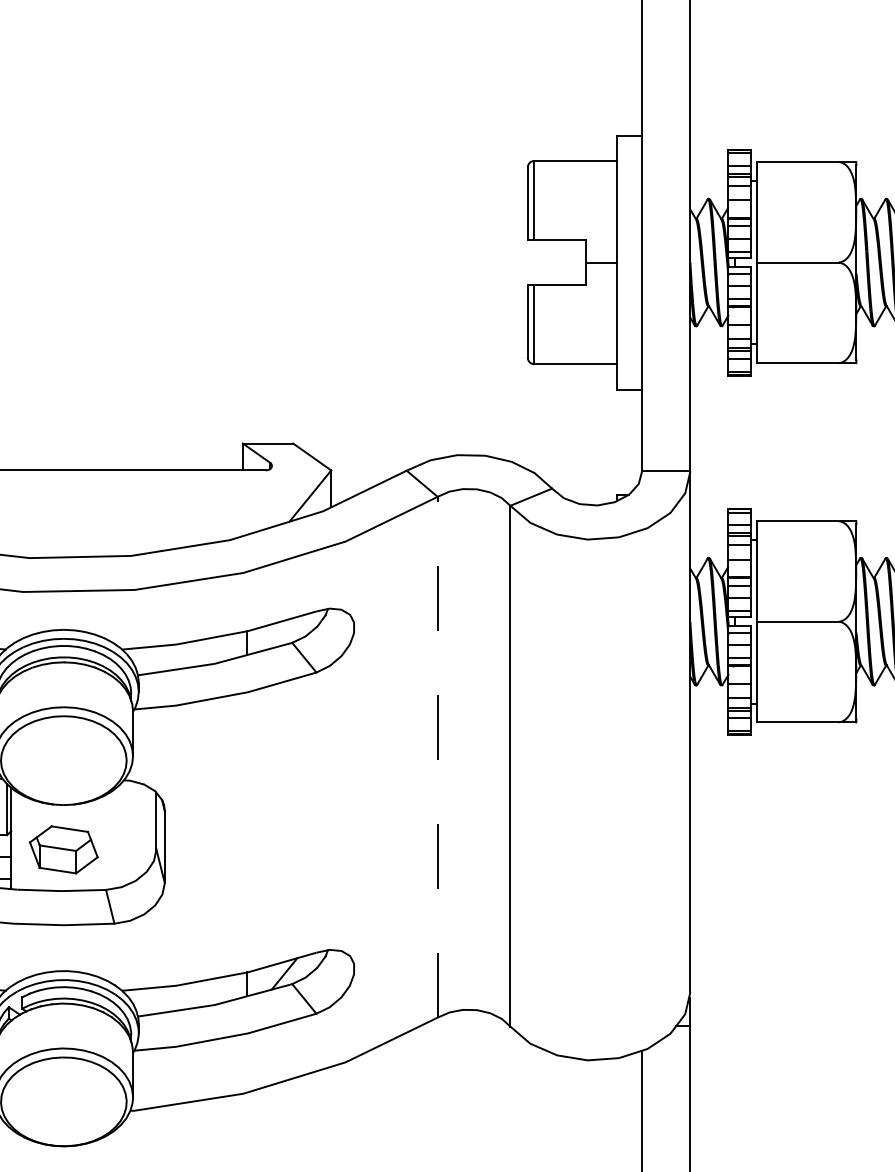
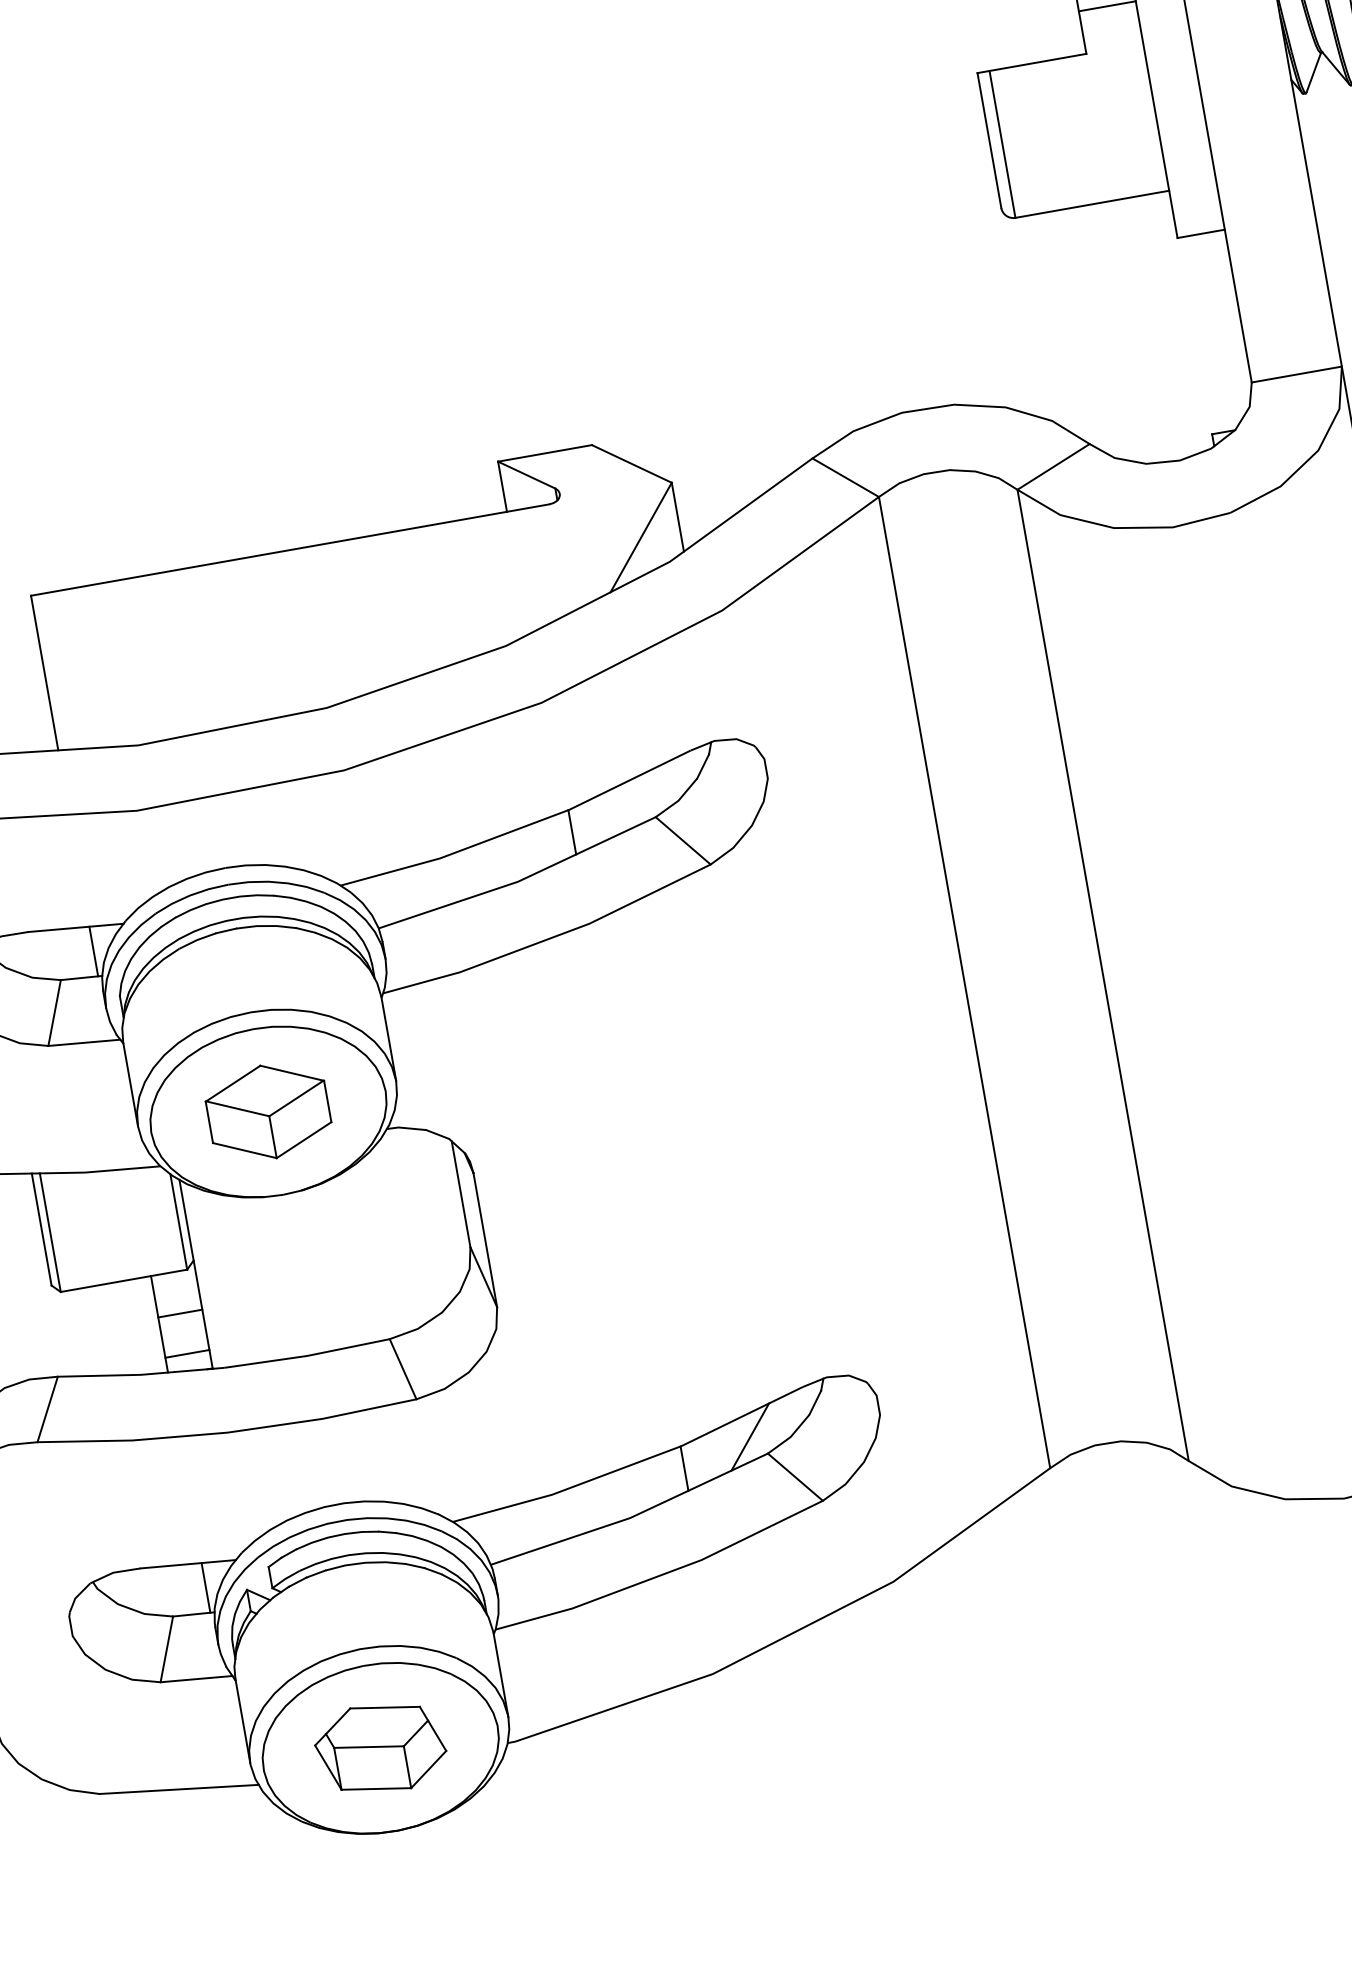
line: (437, 756) -> (963, 981), dashed -> solid
part: (63, 760) -> (267, 1111), added
part: (63, 849) -> (379, 1747), moved

